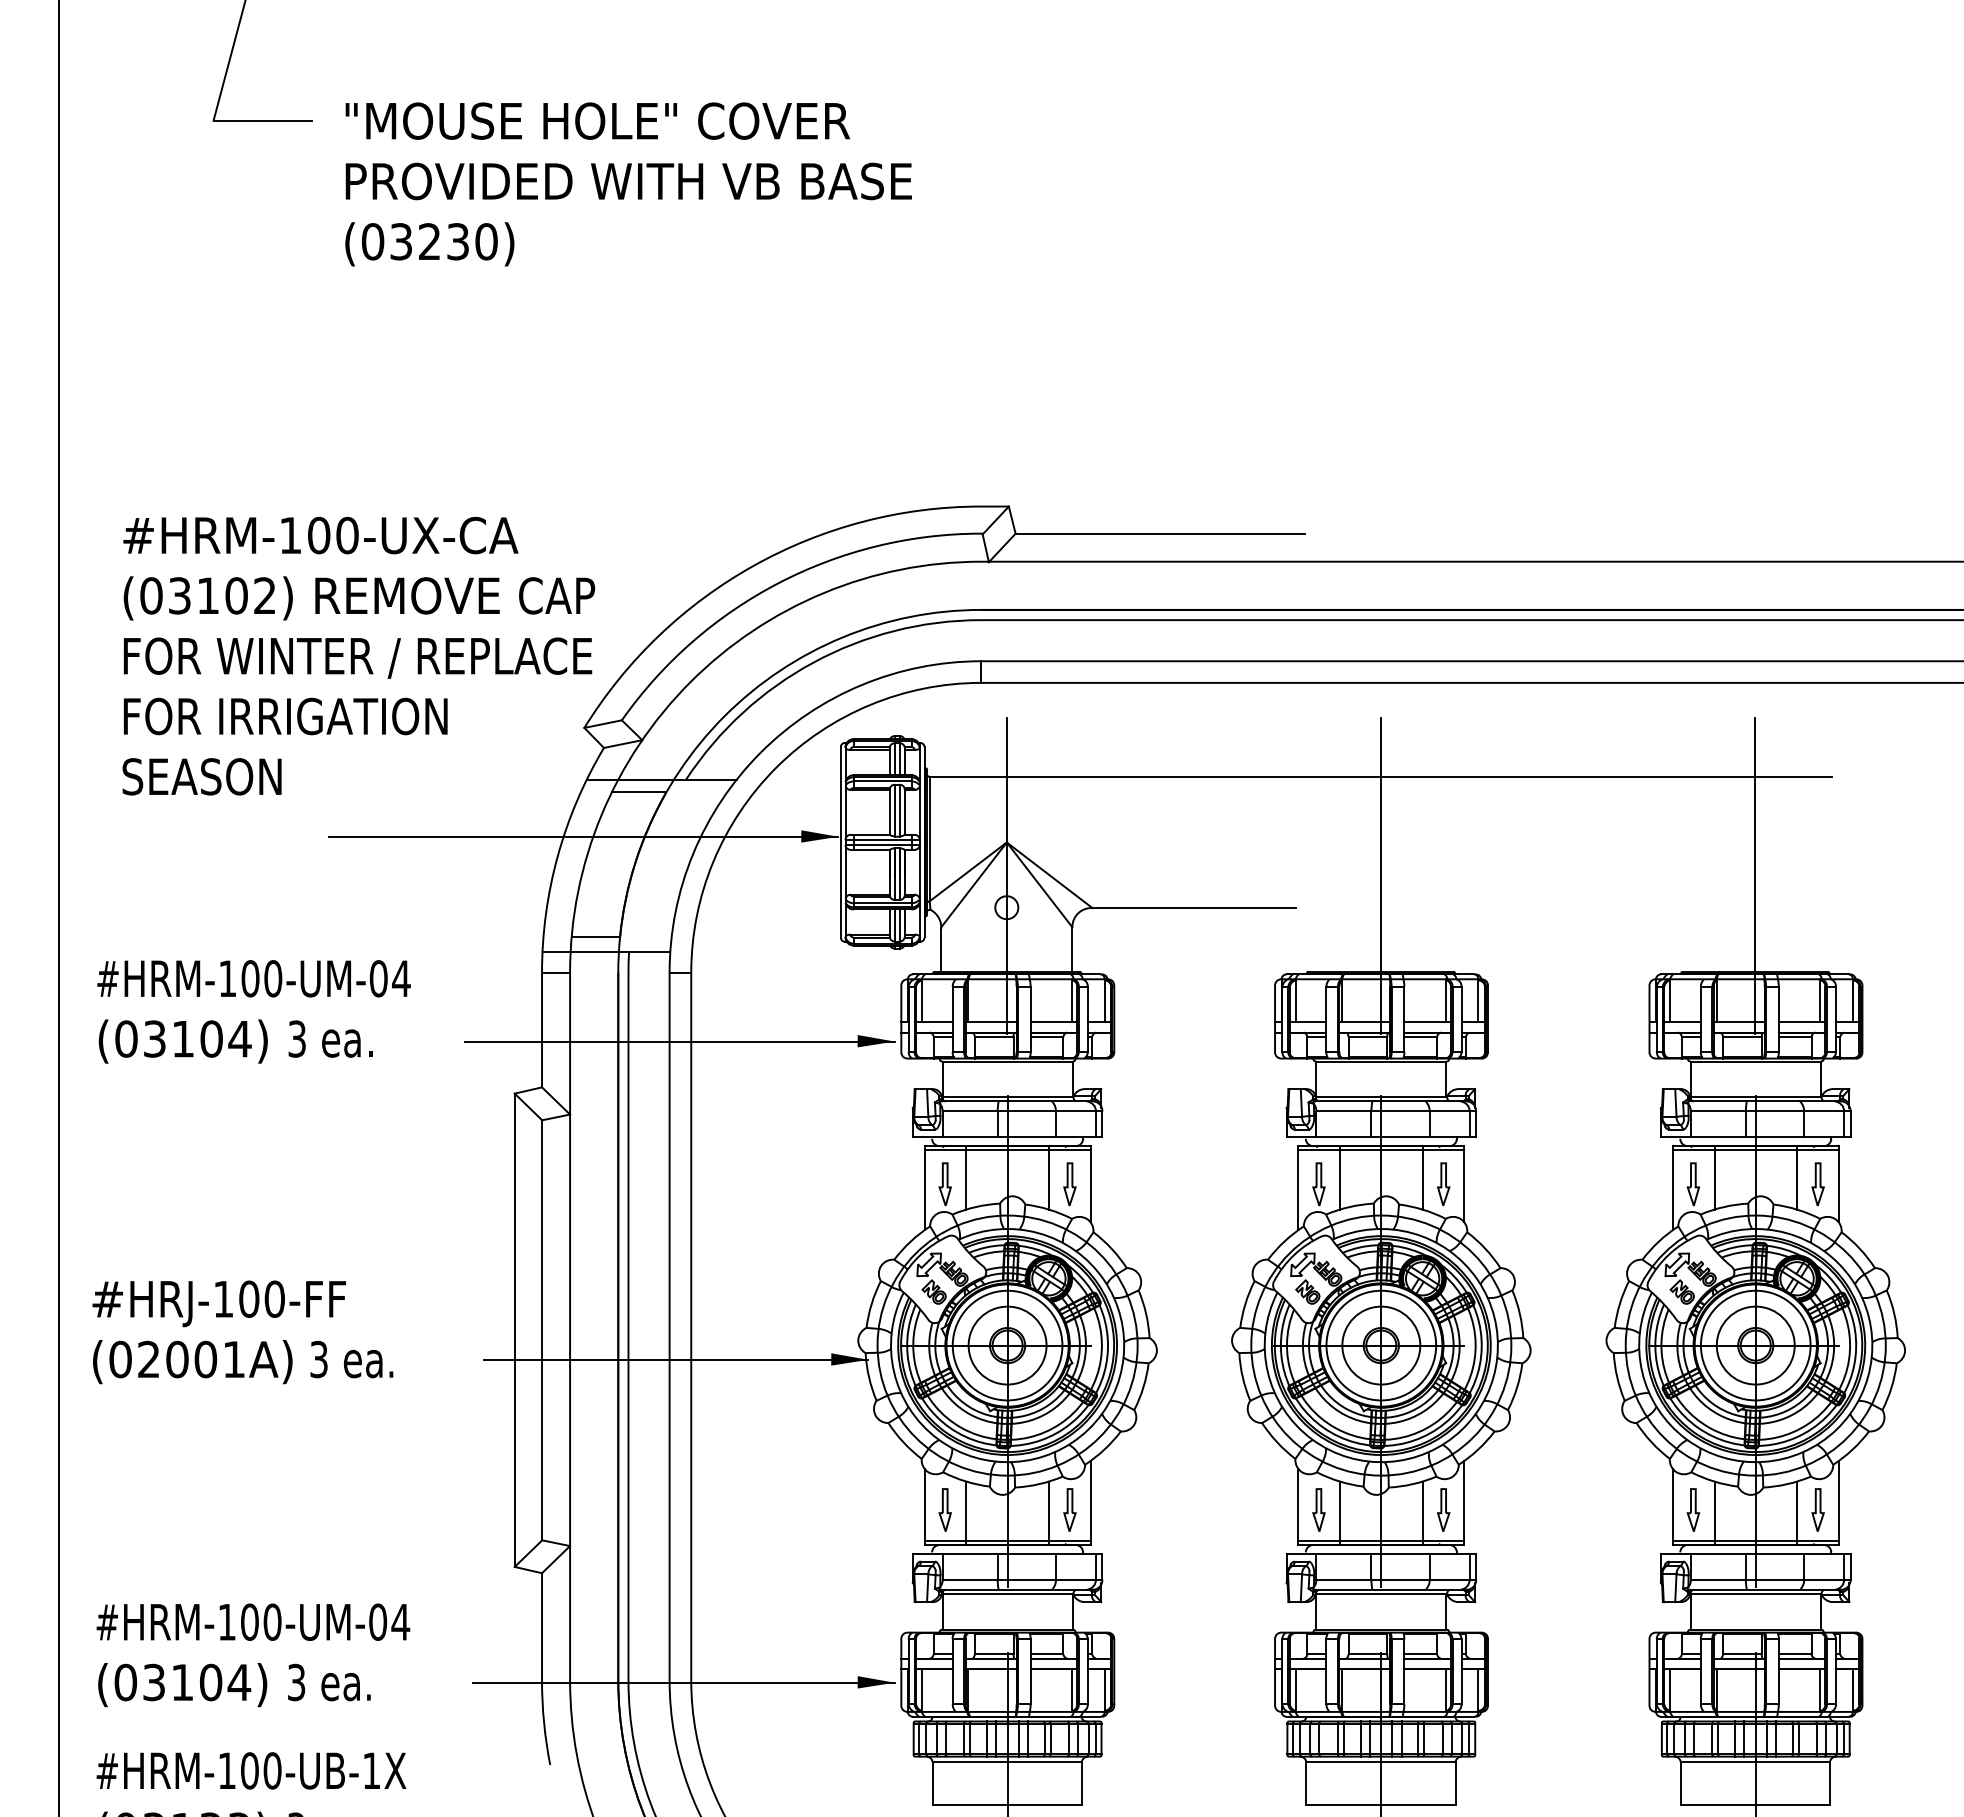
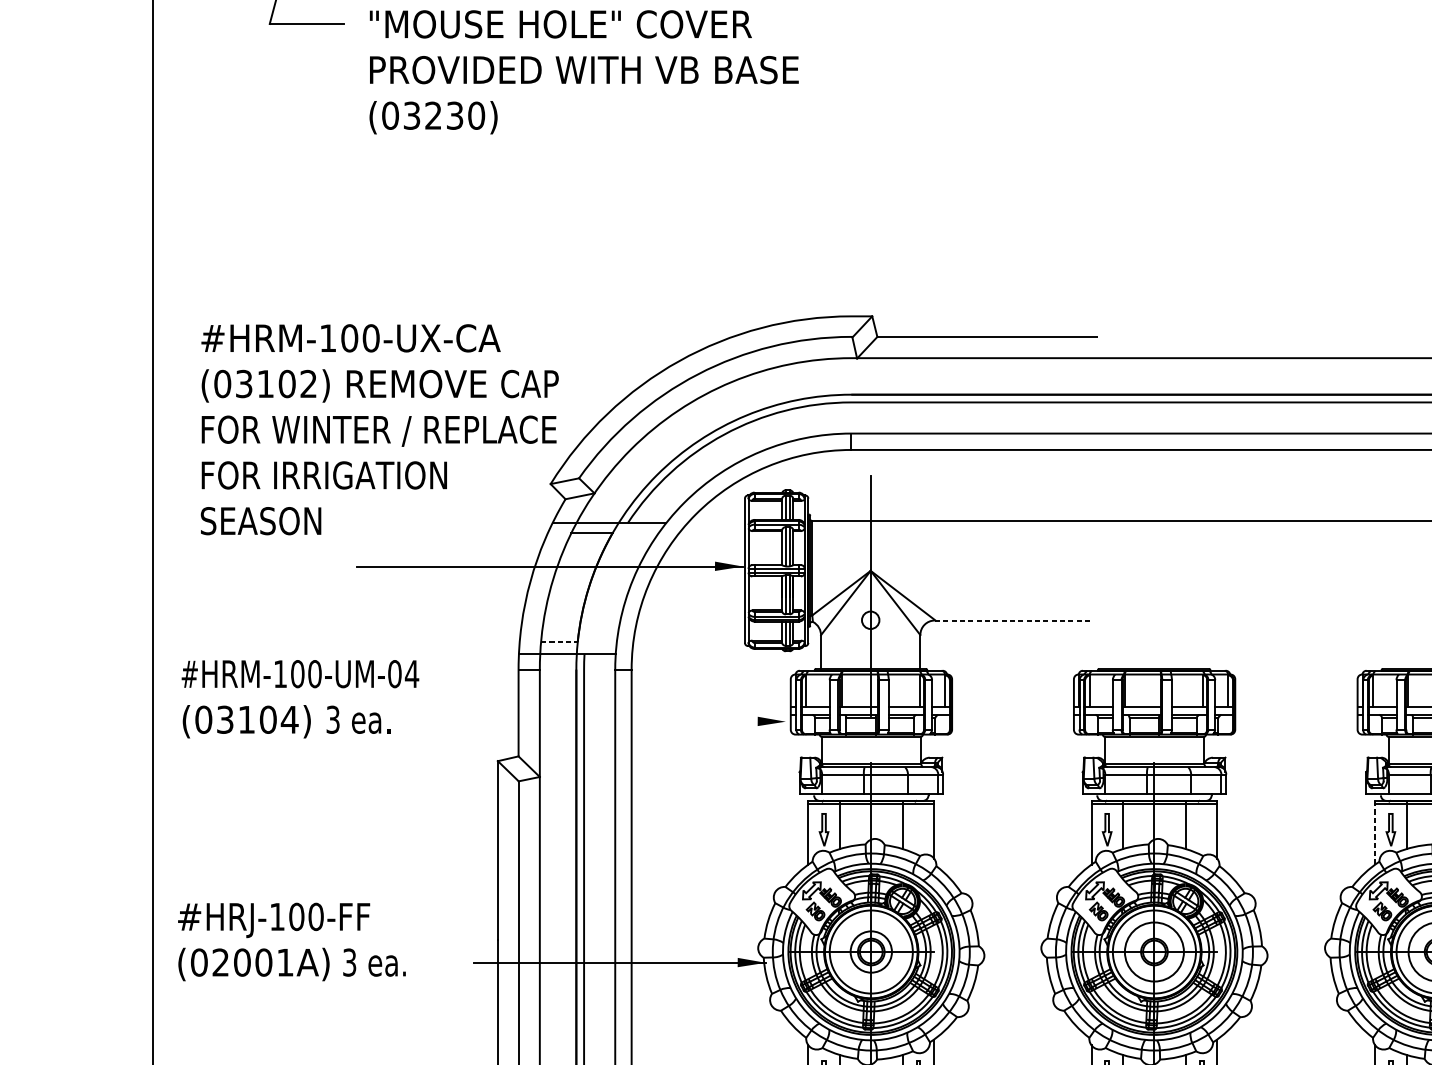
line: (1380, 875) -> (1153, 595), removed
line: (1194, 908) -> (1012, 620), solid -> dashed
line: (596, 936) -> (559, 642), solid -> dashed
line: (679, 1041) -> (622, 721), removed
part: (1069, 1184) -> (918, 829), removed
part: (1443, 1184) -> (1201, 829), removed
line: (1672, 1188) -> (1375, 833), solid -> dashed
circle: (1007, 1345) -> (871, 951), size x0.7

